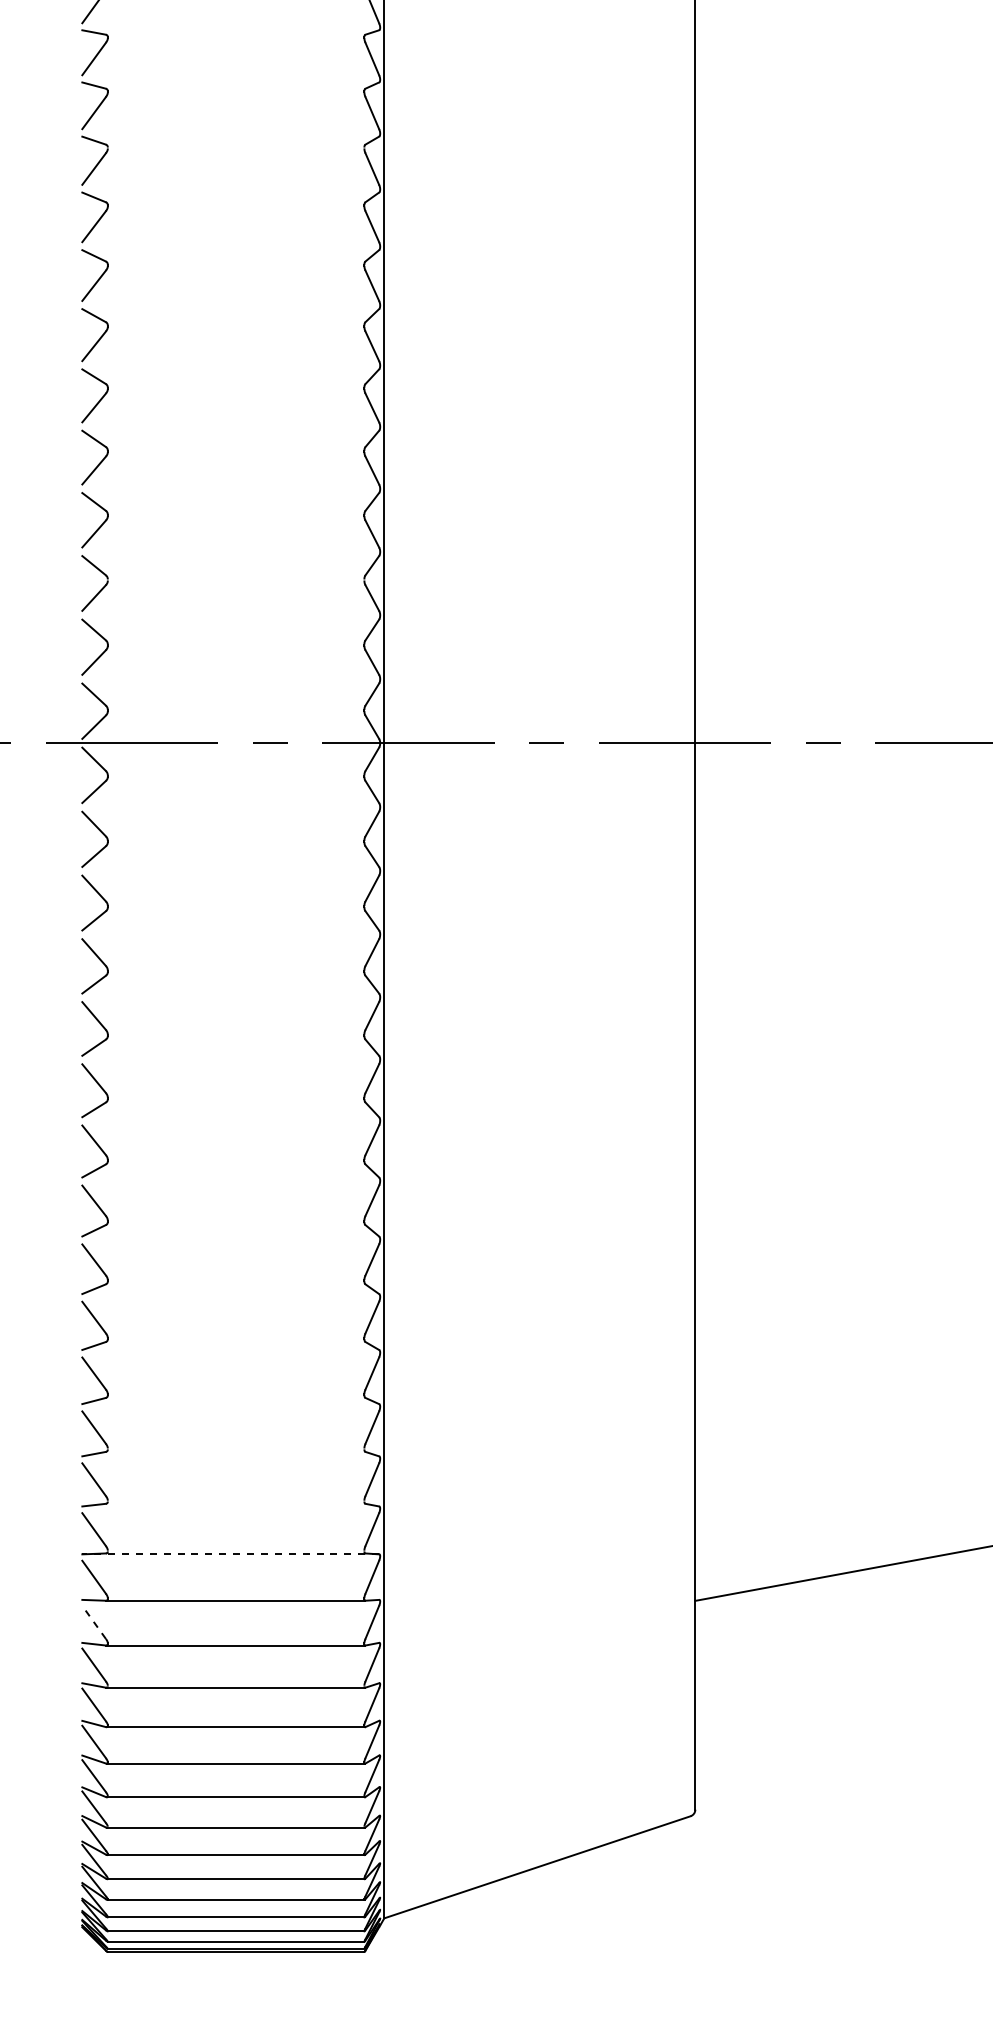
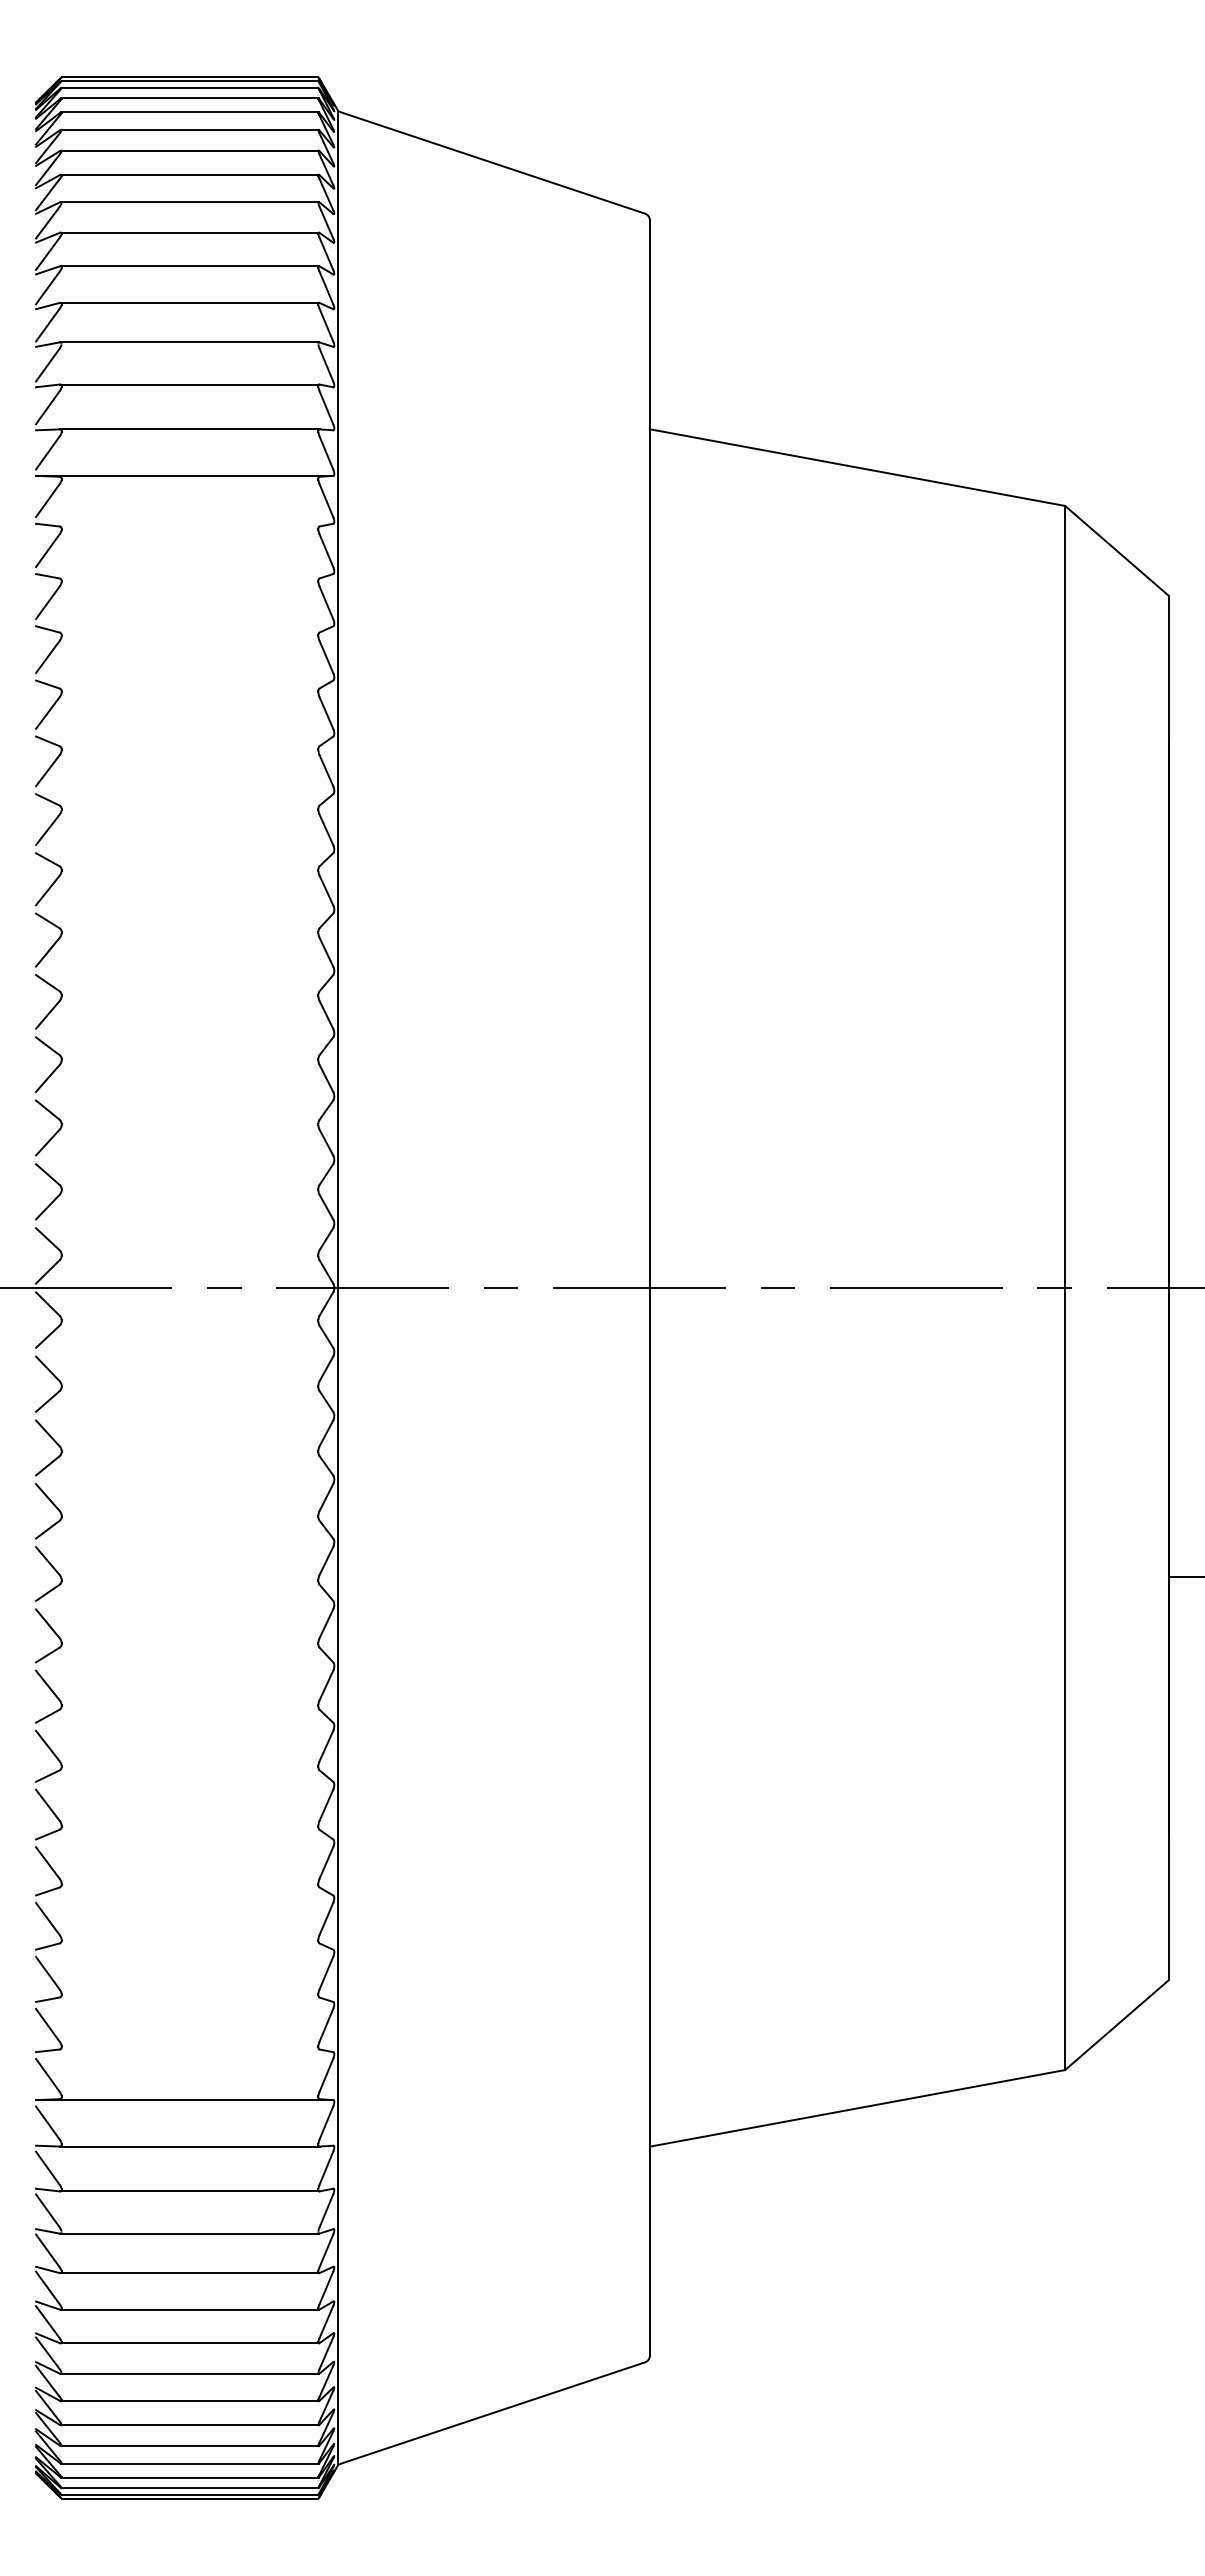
line: (230, 1554) -> (184, 2100), dashed -> solid
line: (93, 1621) -> (47, 2167), dashed -> solid

